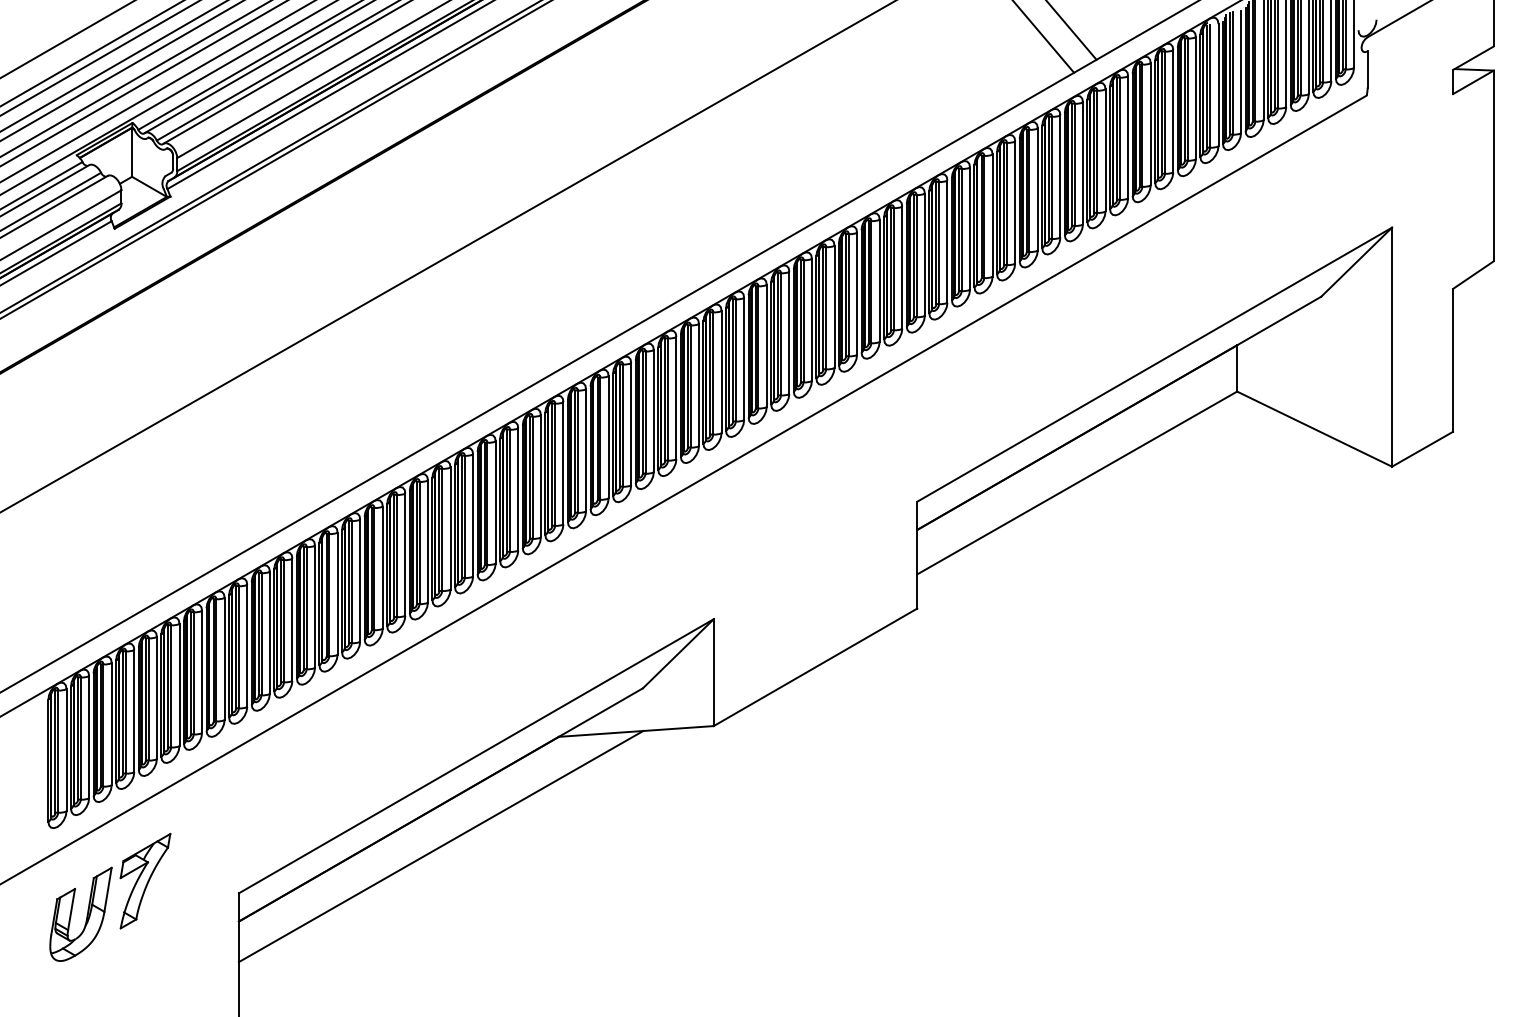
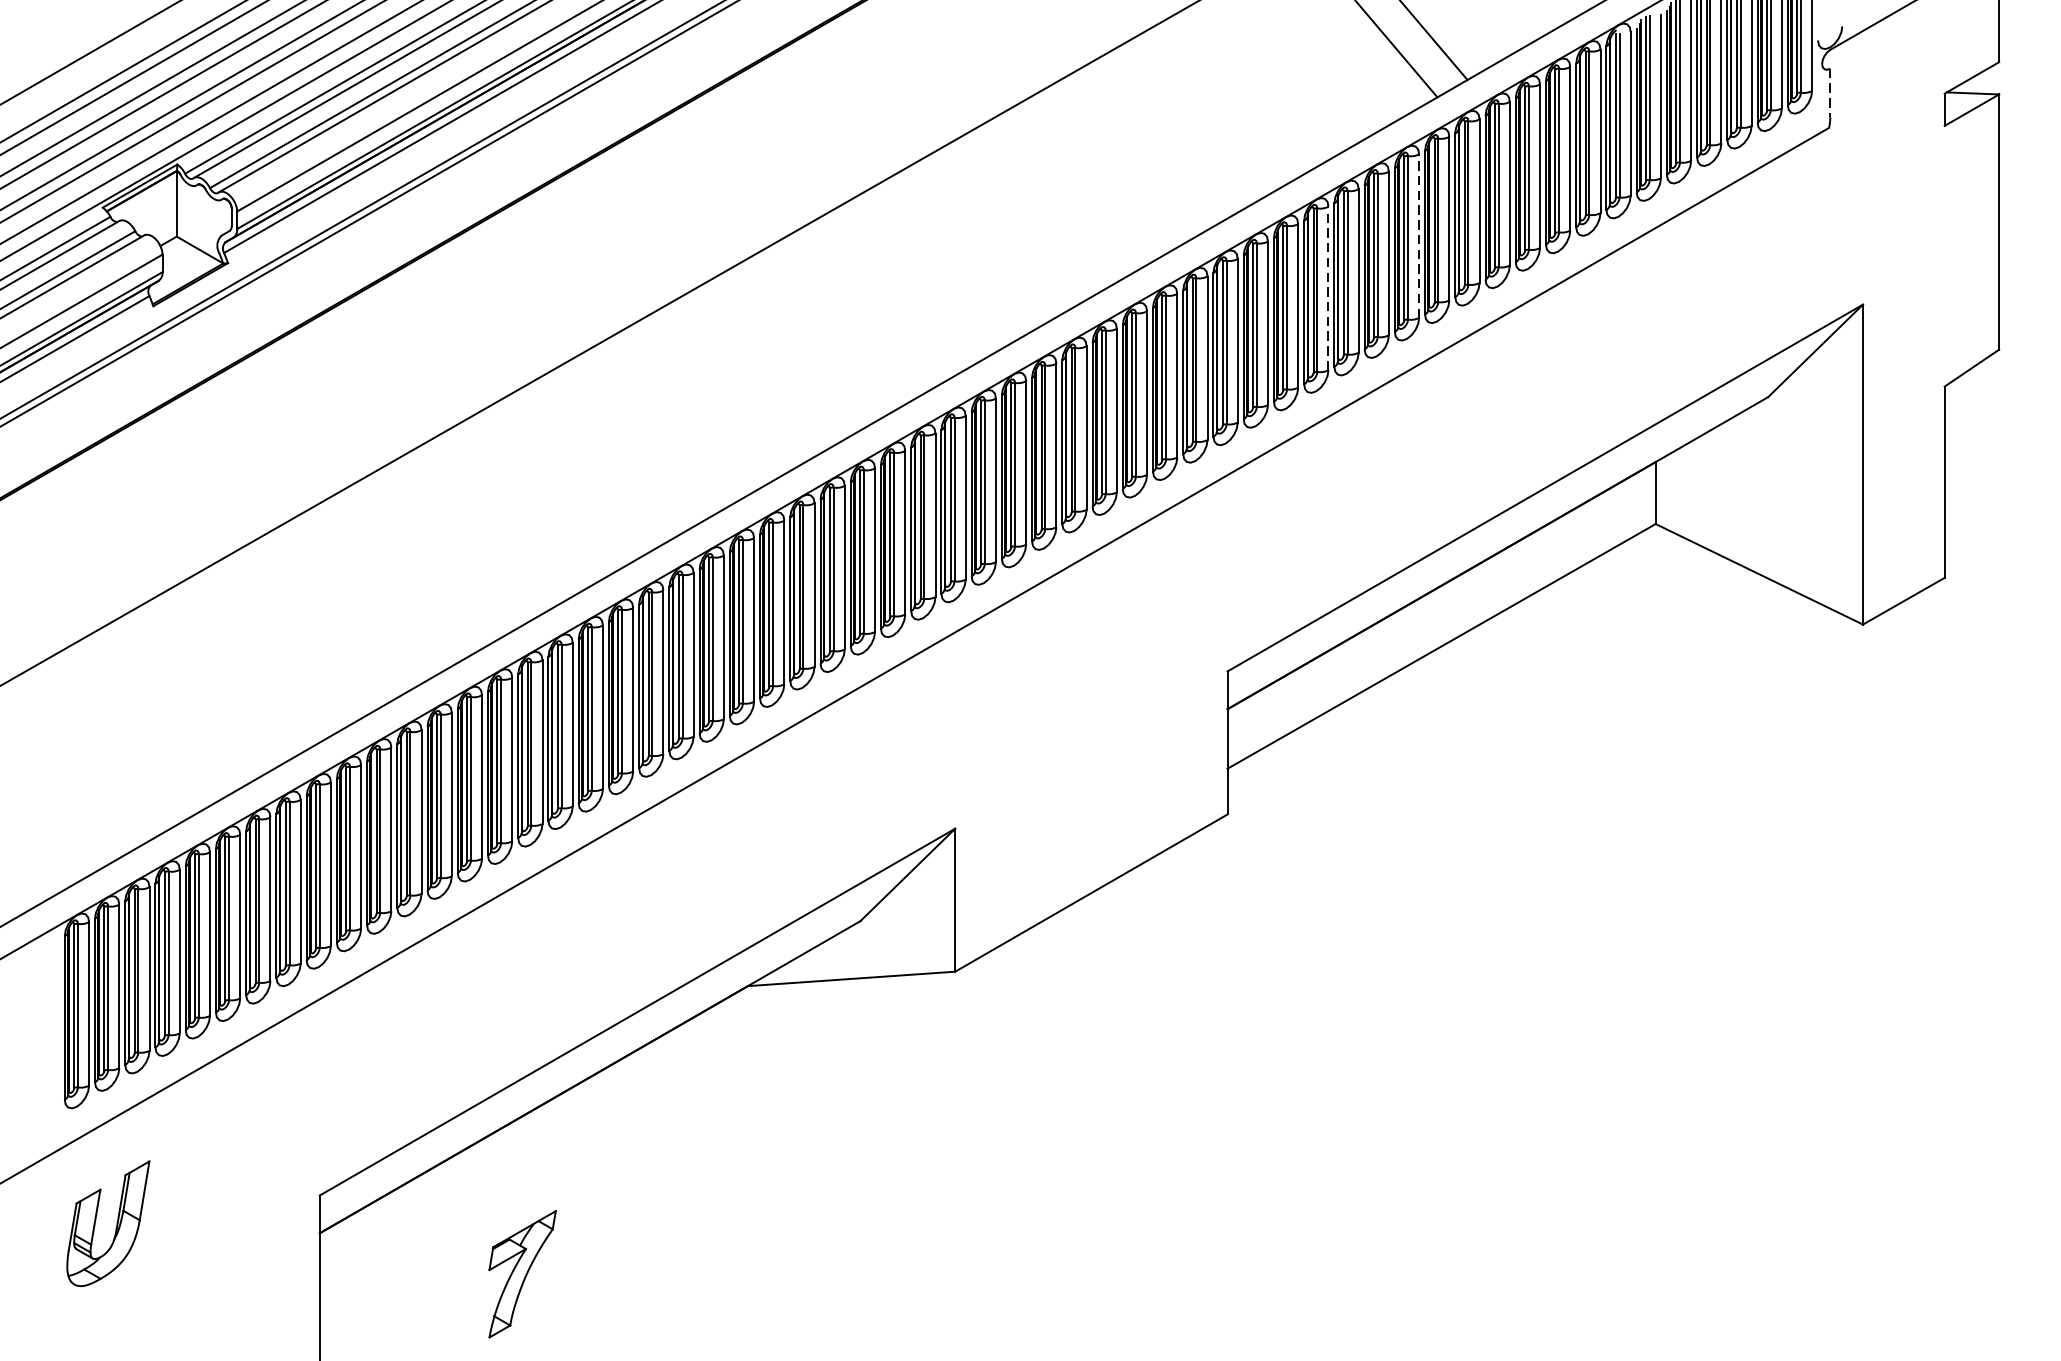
line: (1367, 69) -> (1830, 92), solid -> dashed
line: (1060, 175) -> (1419, 234), solid -> dashed
line: (992, 215) -> (1328, 288), solid -> dashed
line: (440, 846) -> (589, 1132), removed
part: (145, 881) -> (522, 1274), moved

